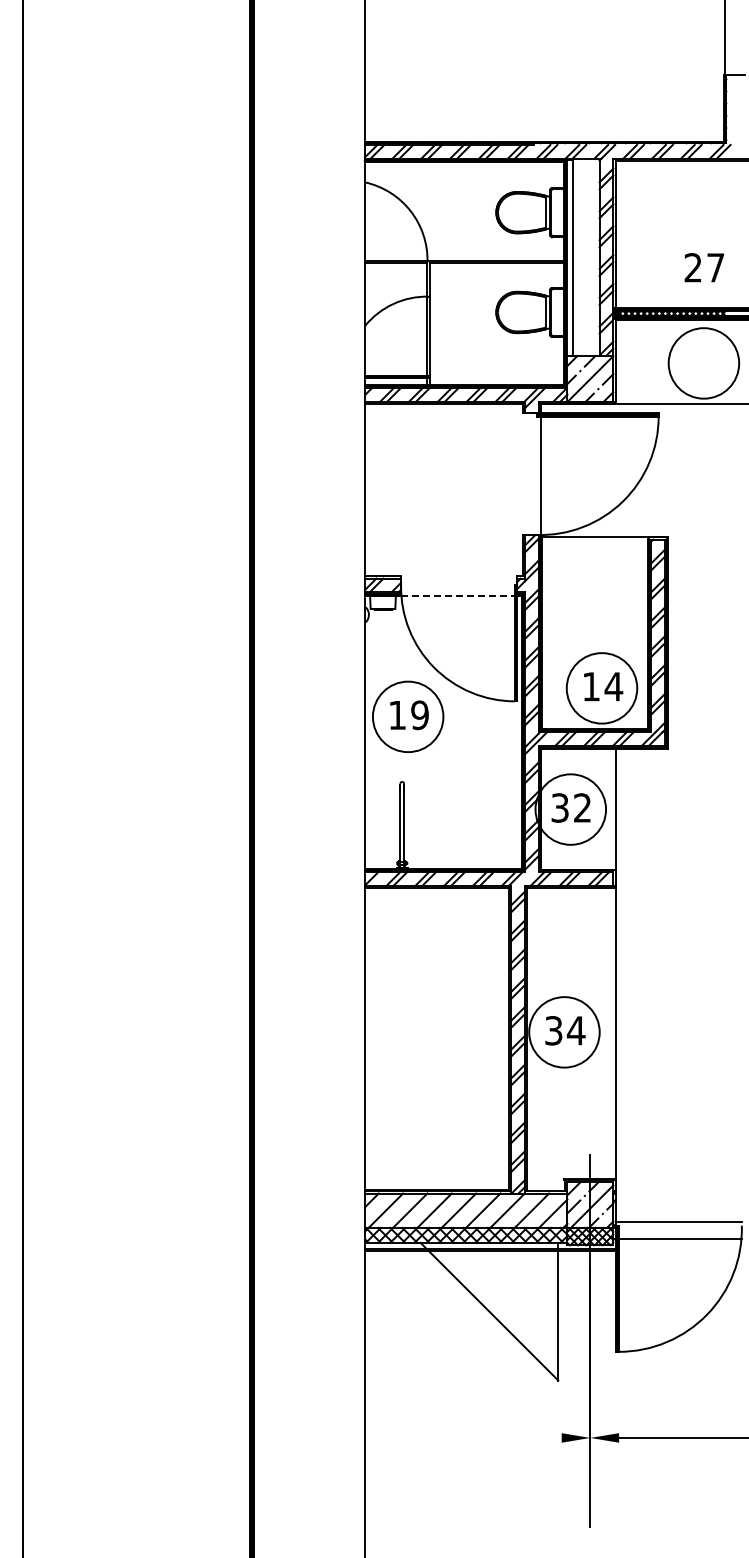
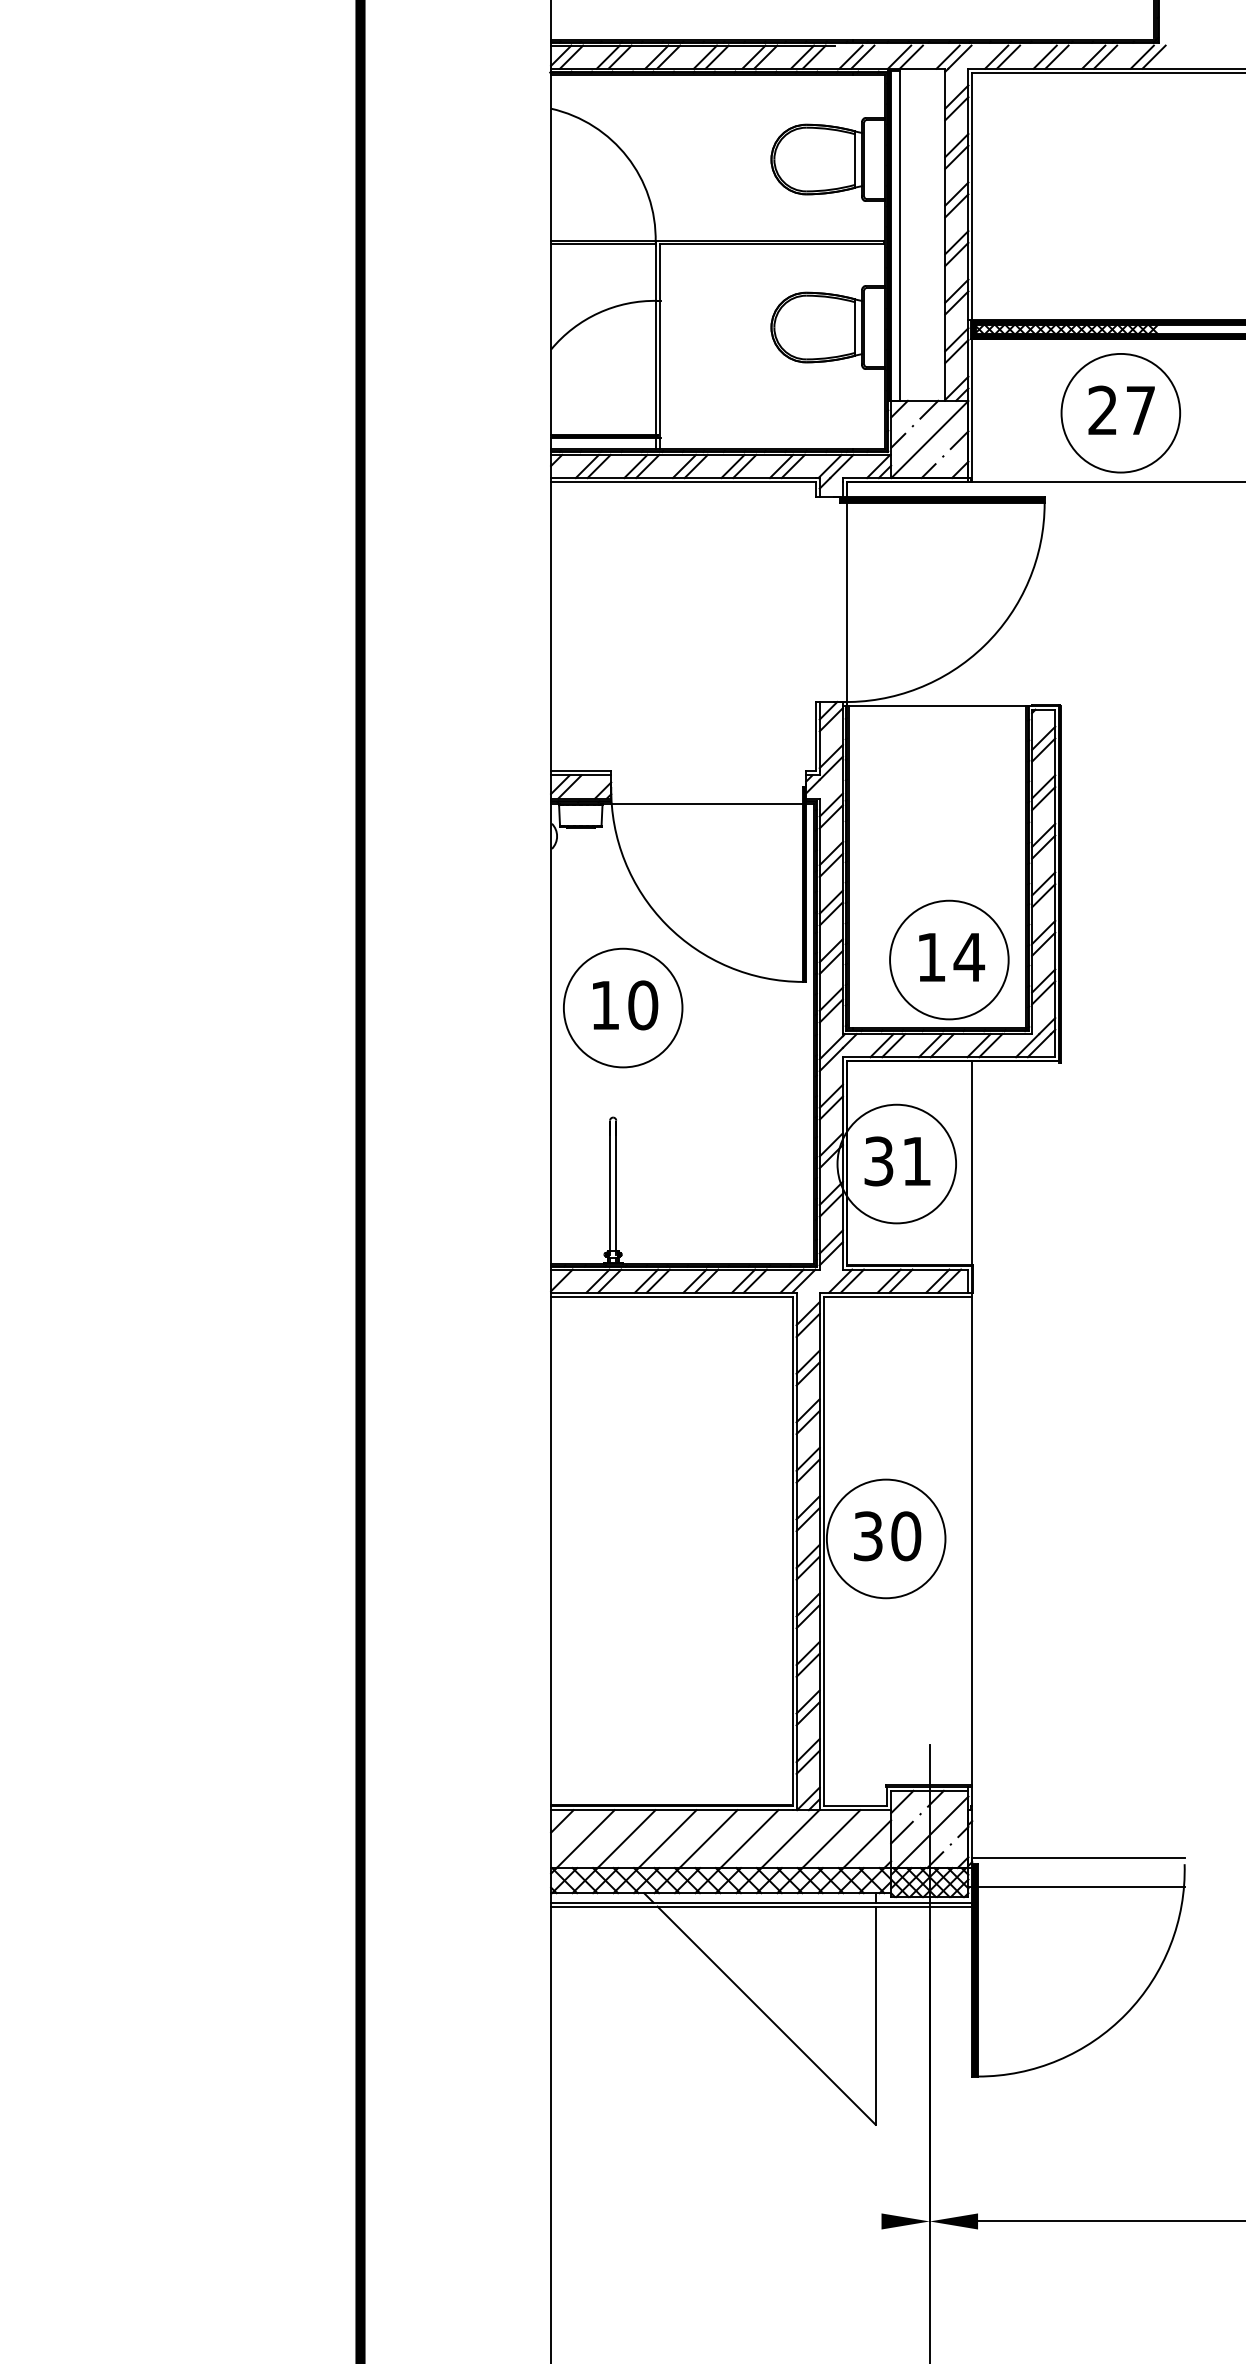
text: (704, 267) -> (1121, 410), moved
line: (458, 595) -> (707, 803), dashed -> solid
text: (419, 715) -> (642, 1005), 19 -> 10
text: (582, 807) -> (916, 1160), 32 -> 31
text: (575, 1030) -> (904, 1535), 34 -> 30

